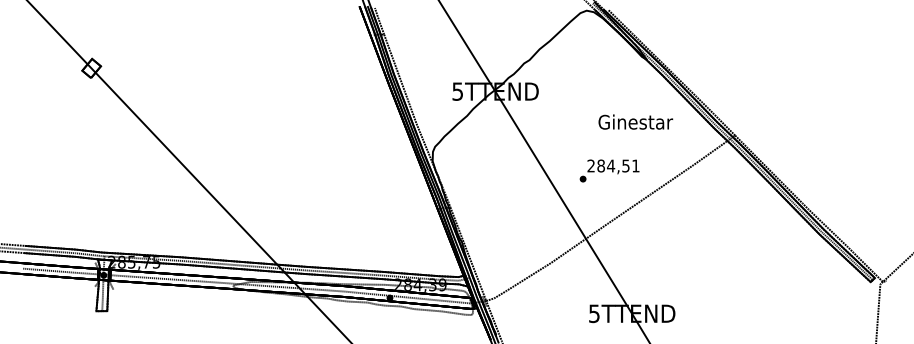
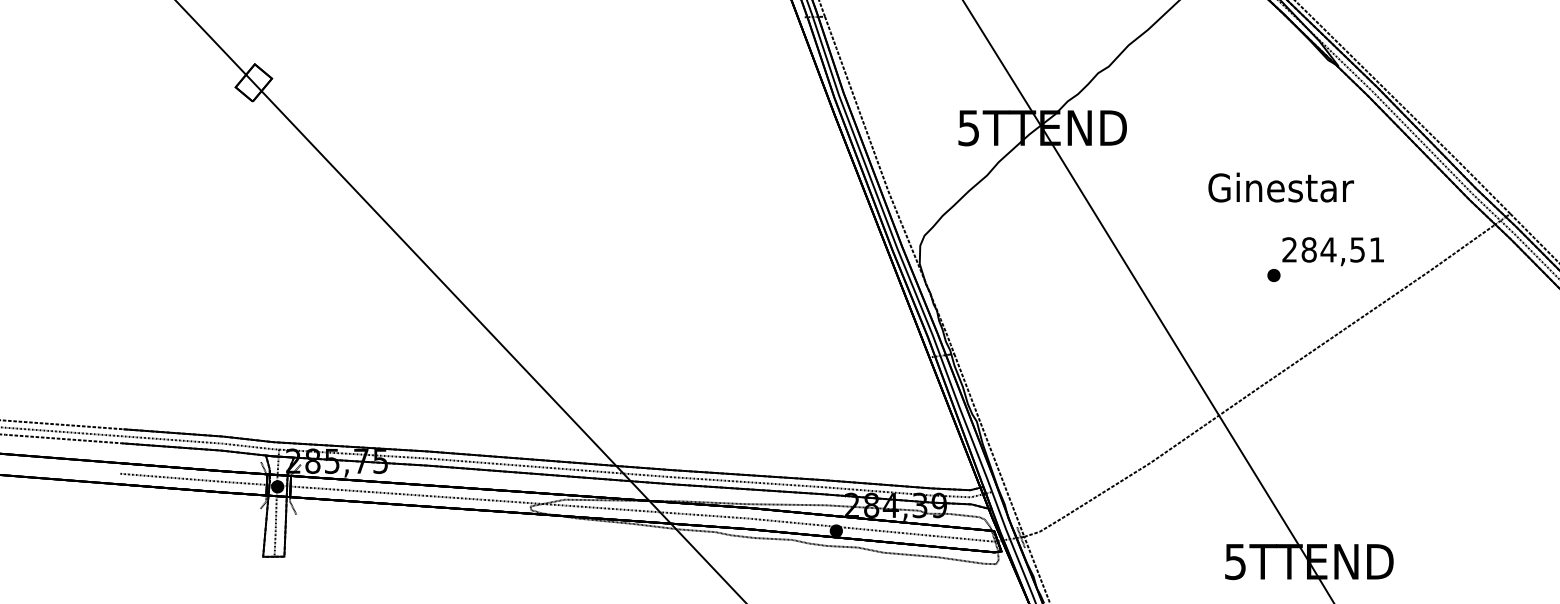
text: (635, 121) -> (1280, 186), moved
text: (609, 170) -> (1325, 258), moved

